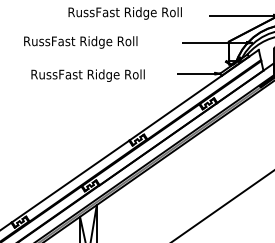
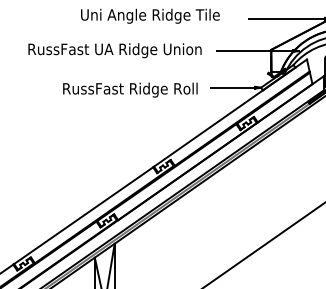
text: (126, 12) -> (150, 15), RussFast Ridge Roll -> Uni Angle Ridge Tile
text: (125, 42) -> (148, 50), RussFast Ridge Roll -> RussFast UA Ridge Union
text: (88, 75) -> (130, 89), moved

